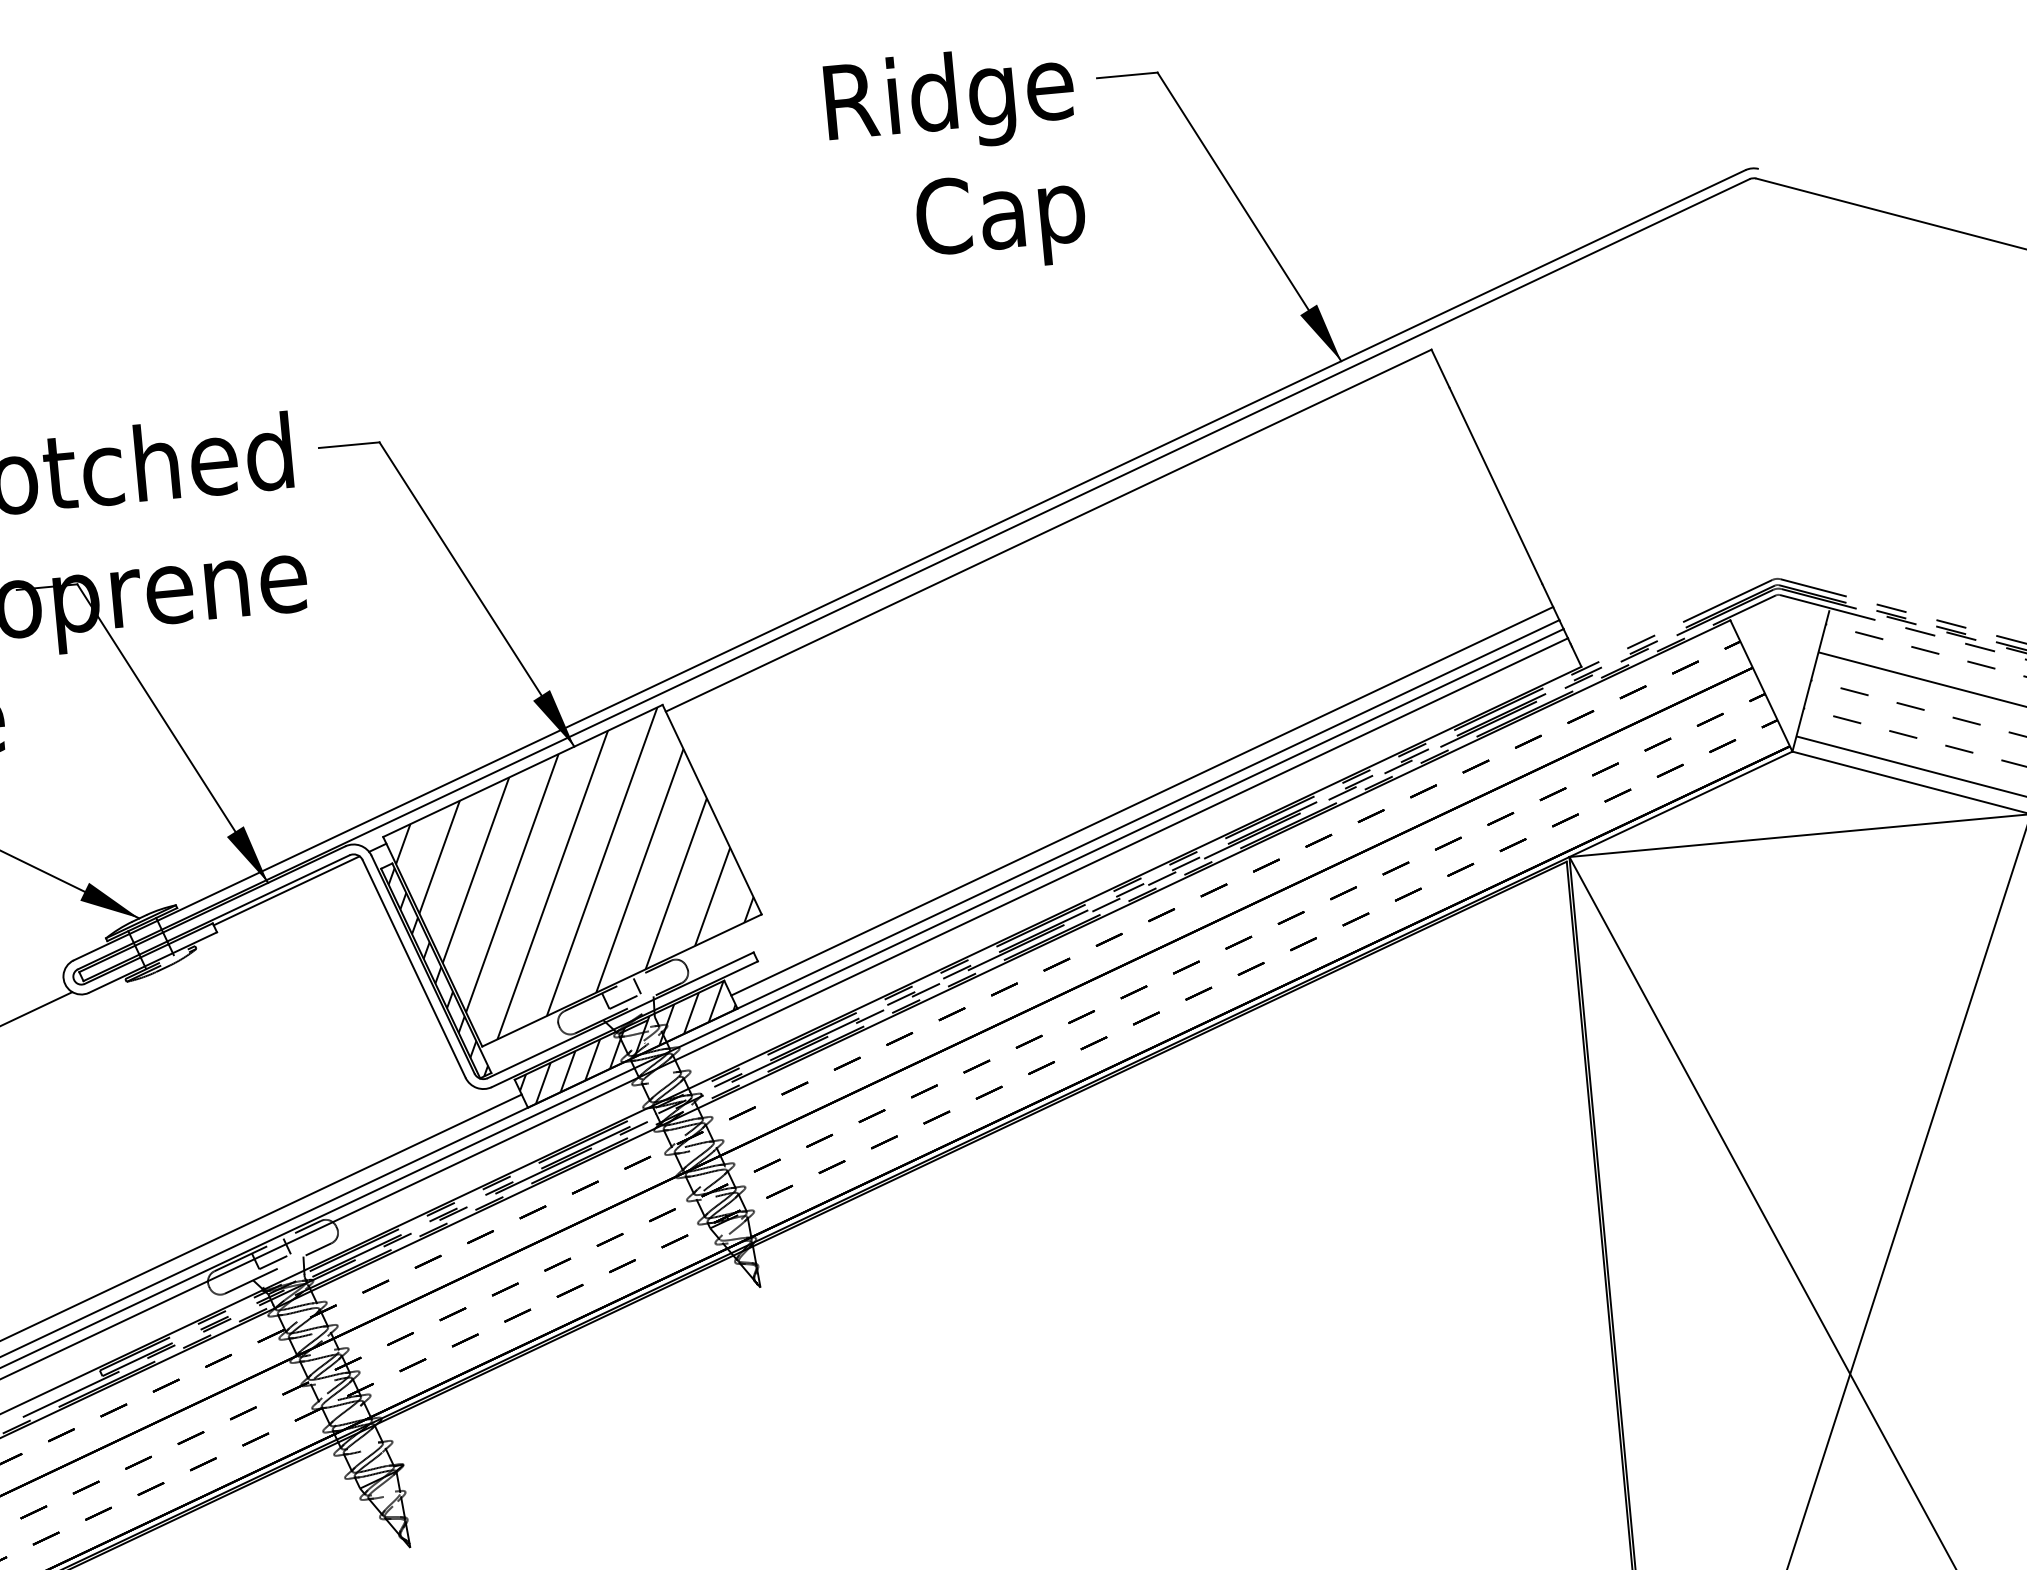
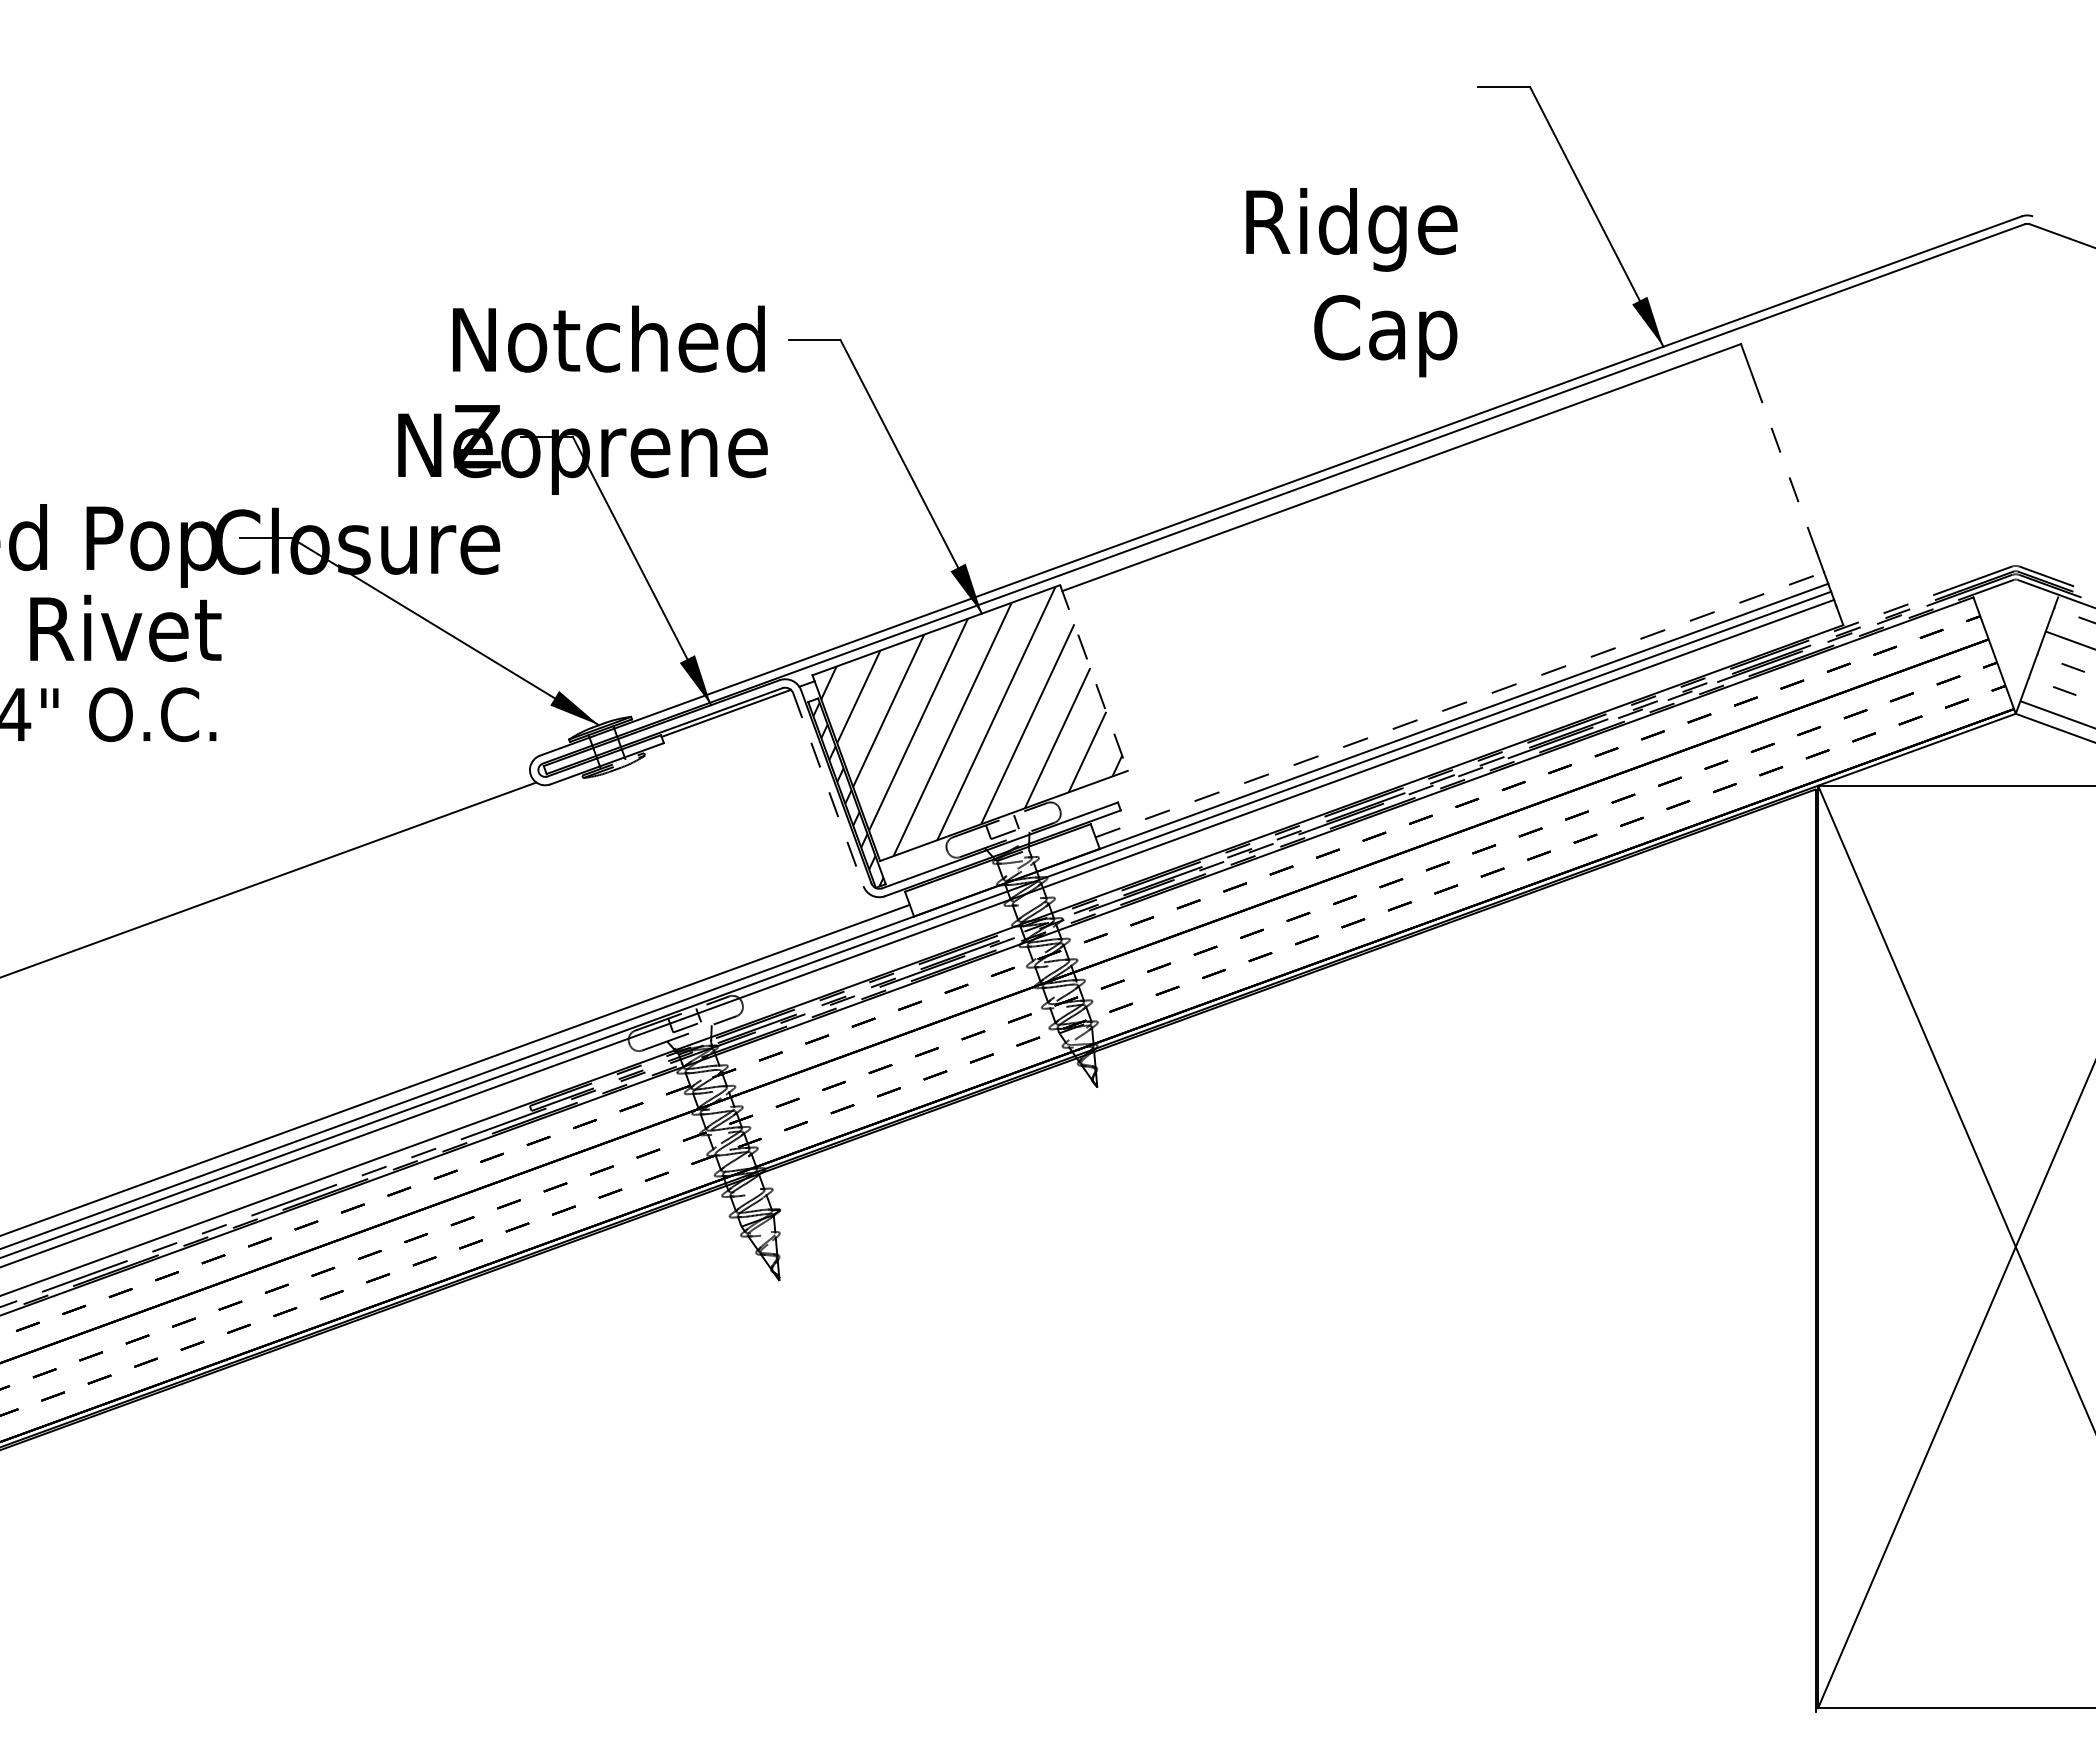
text: (955, 162) -> (1351, 282), moved
line: (1495, 485) -> (1784, 464), solid -> dashed
line: (1141, 801) -> (1459, 704), solid -> dashed
line: (711, 810) -> (1093, 678), solid -> dashed
line: (414, 968) -> (828, 789), solid -> dashed
hatch: (627, 1041) -> (1003, 868), removed

